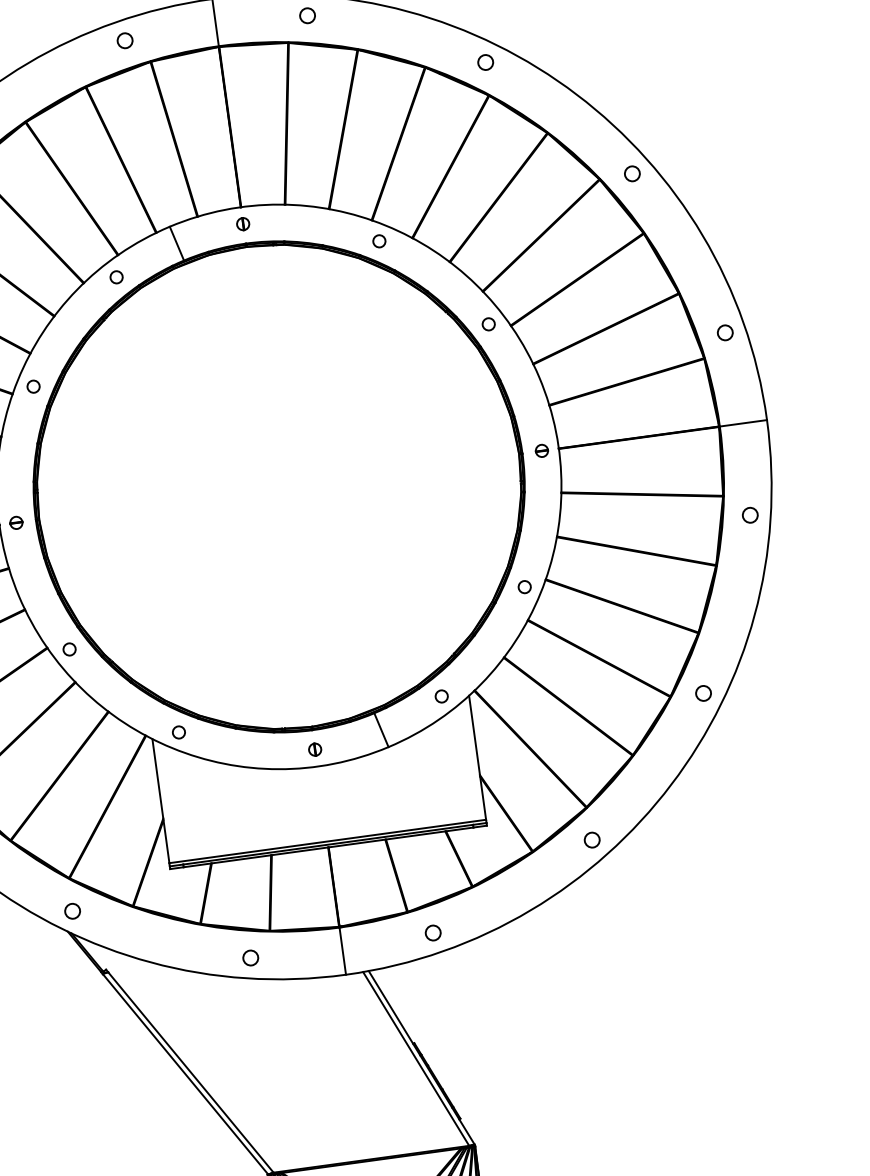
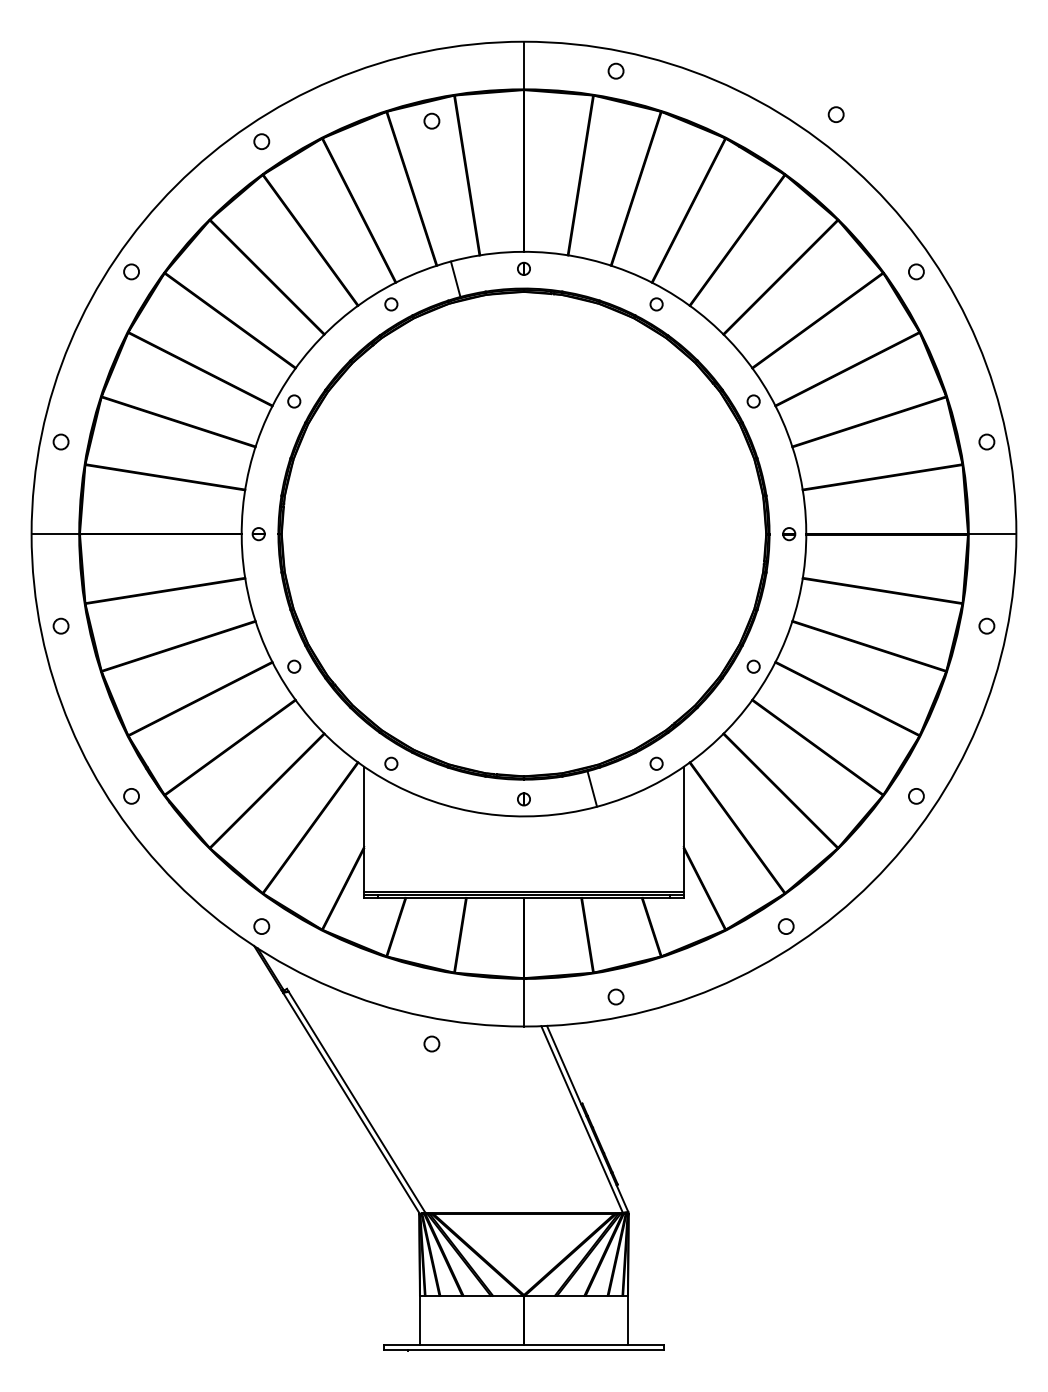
circle: (124, 40) -> (431, 120), moved
circle: (484, 62) -> (835, 114), moved
circle: (250, 957) -> (431, 1043), moved

